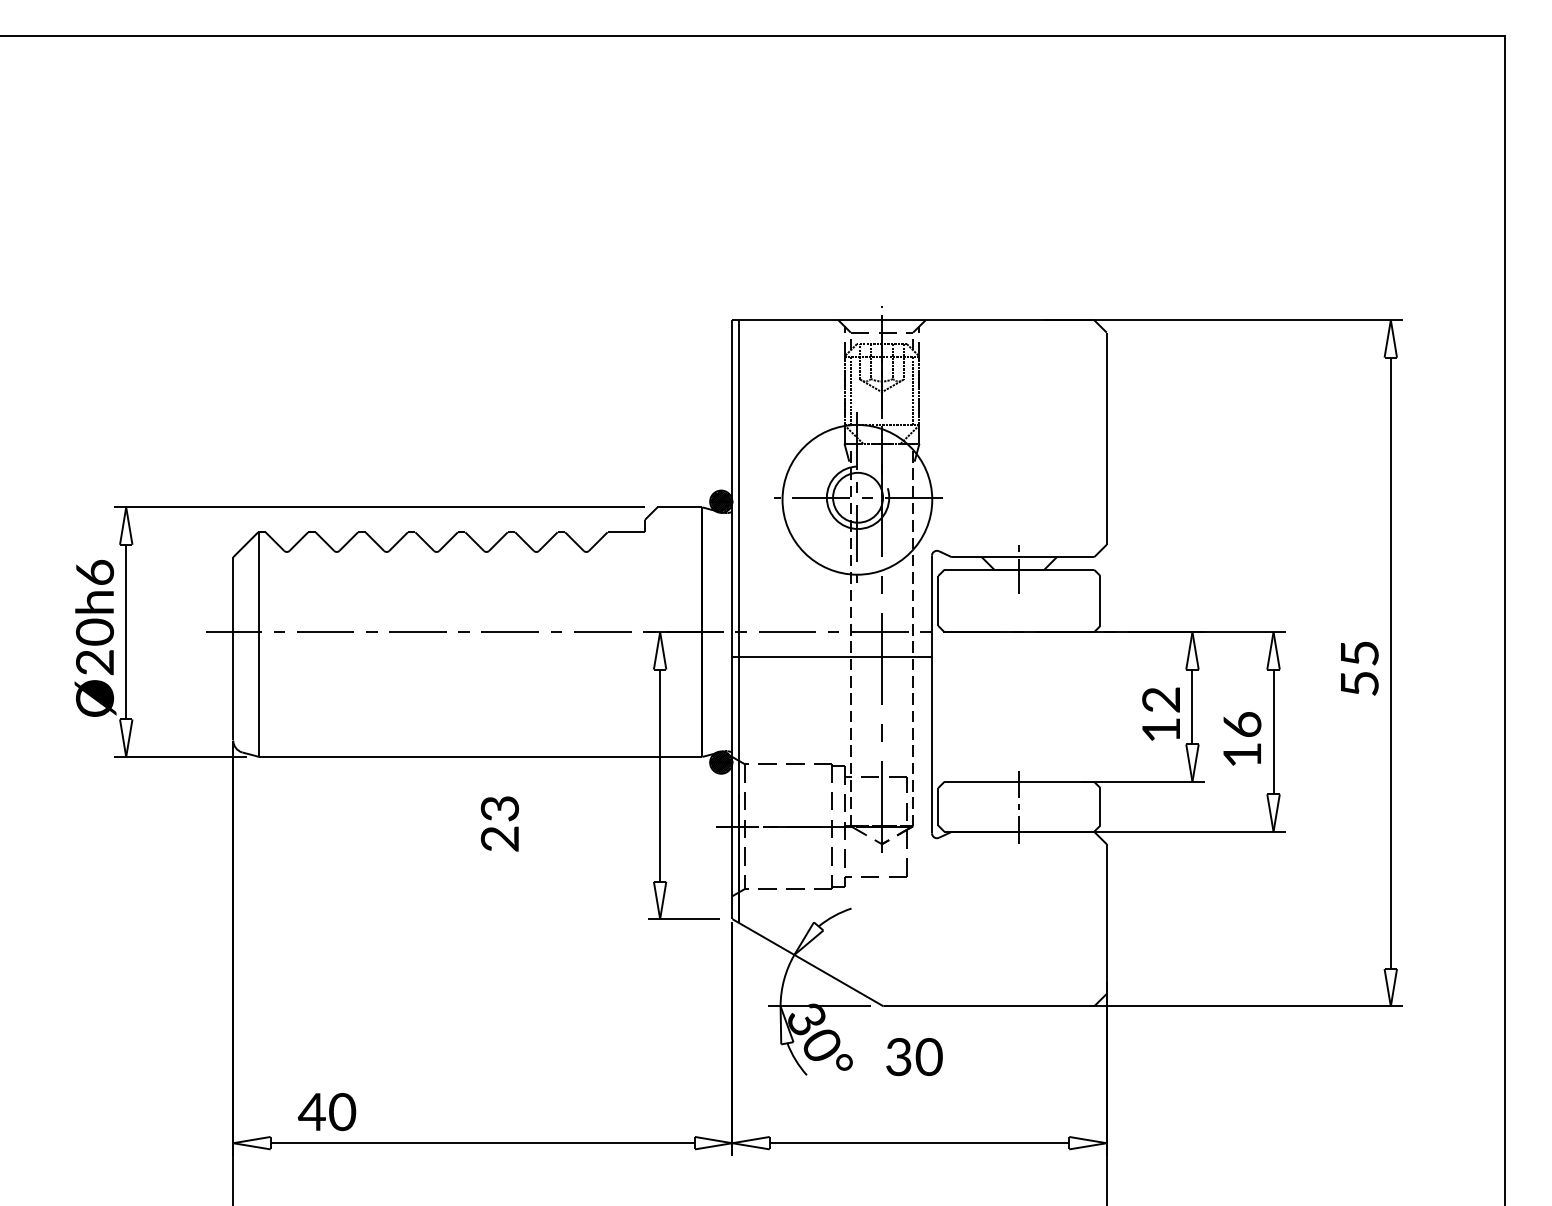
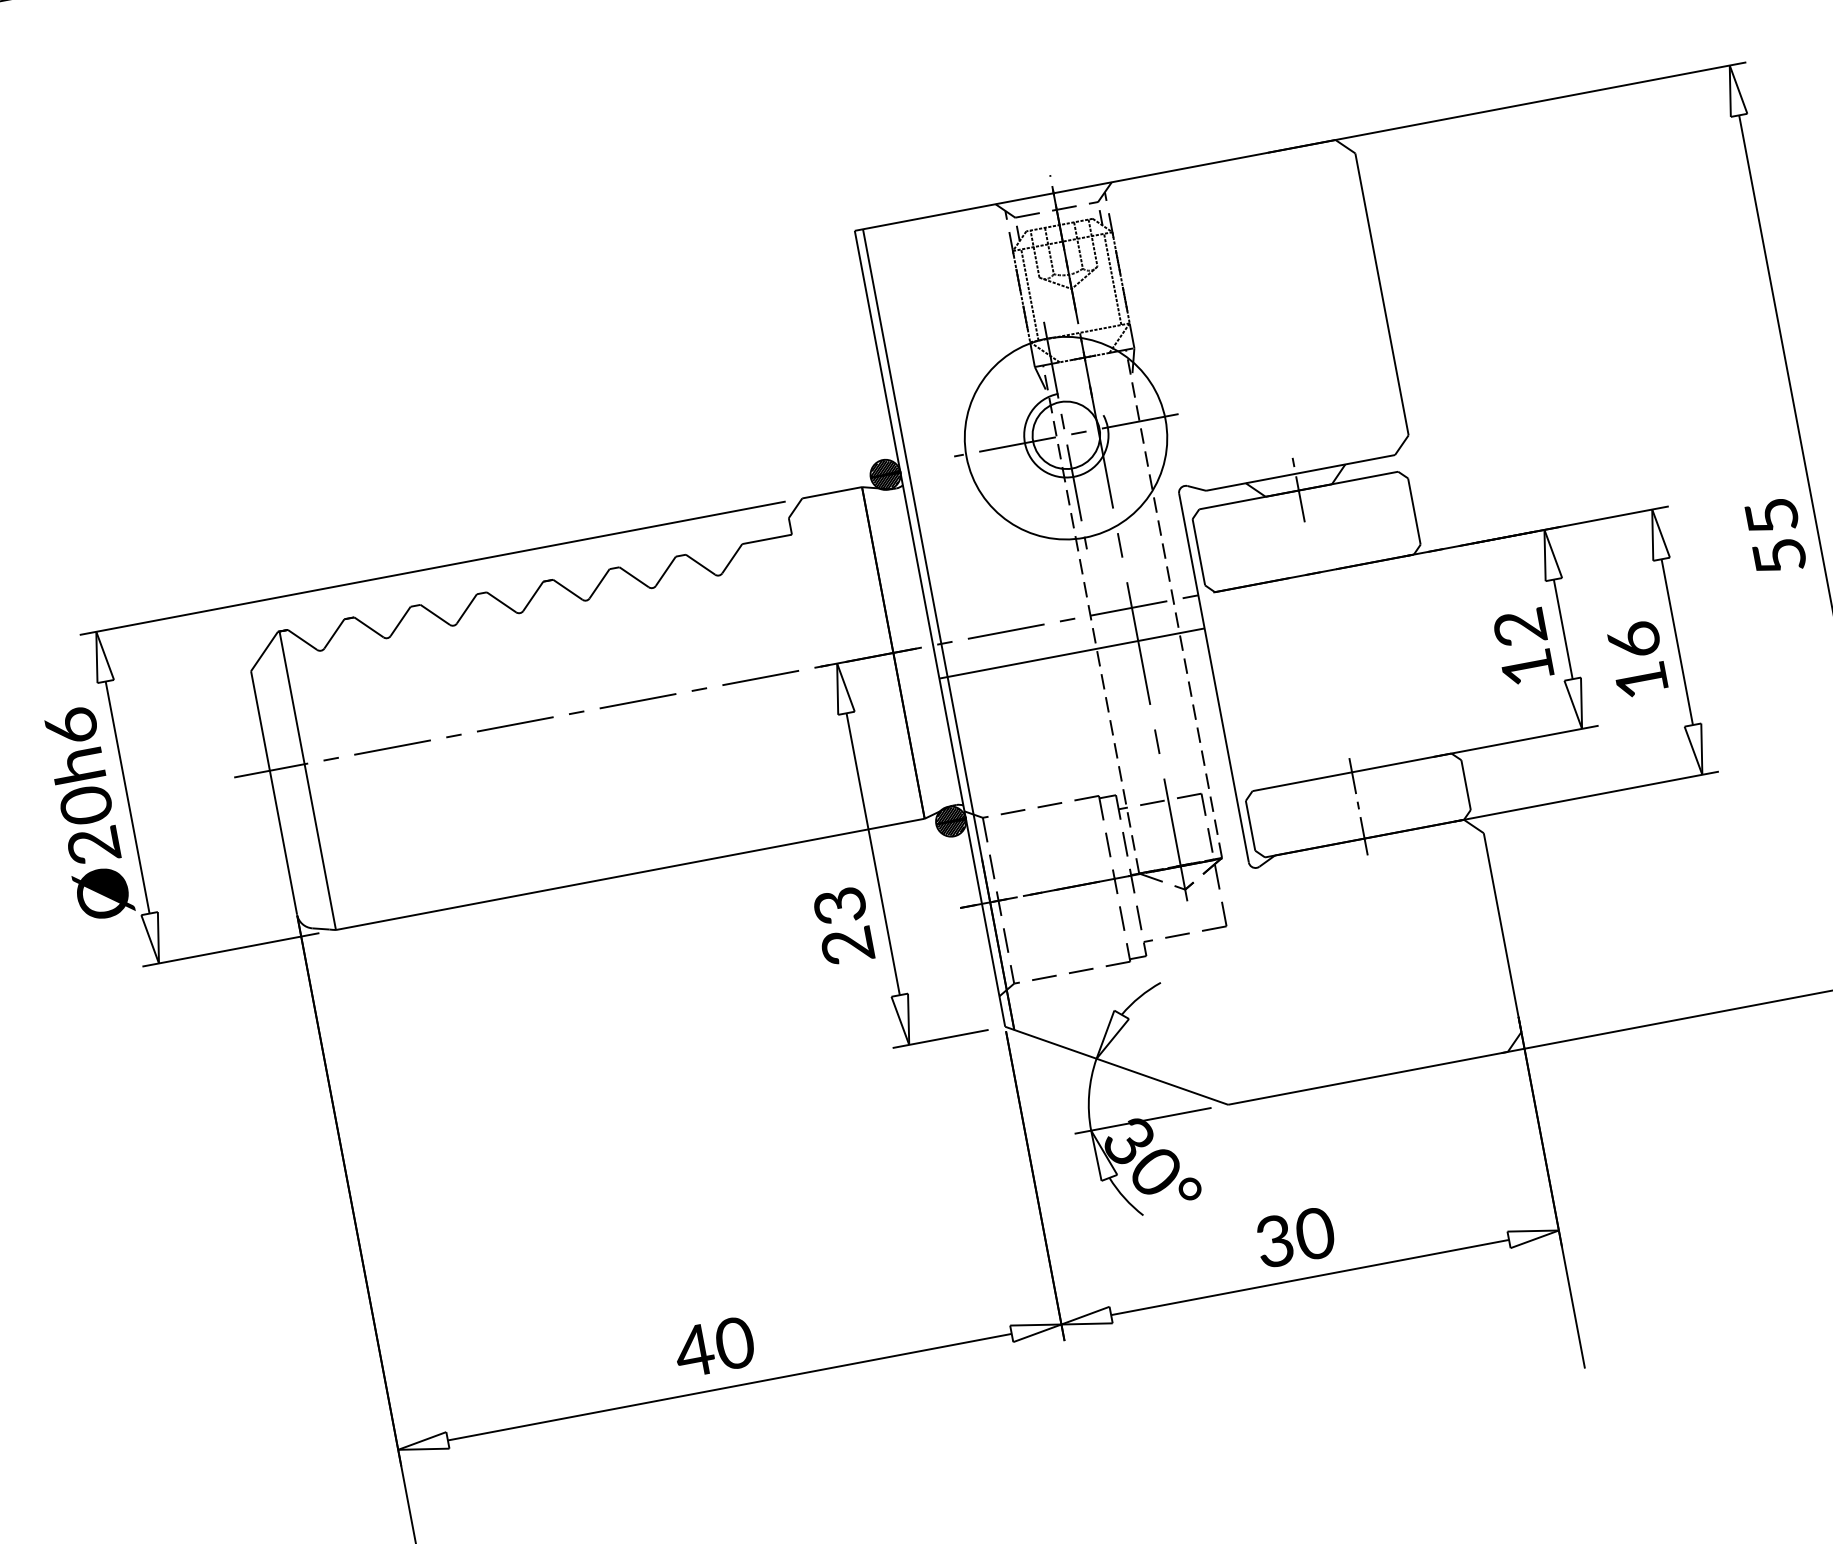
text: (499, 823) -> (843, 925), moved
text: (914, 1057) -> (1295, 1237), moved
text: (326, 1112) -> (713, 1347), moved

